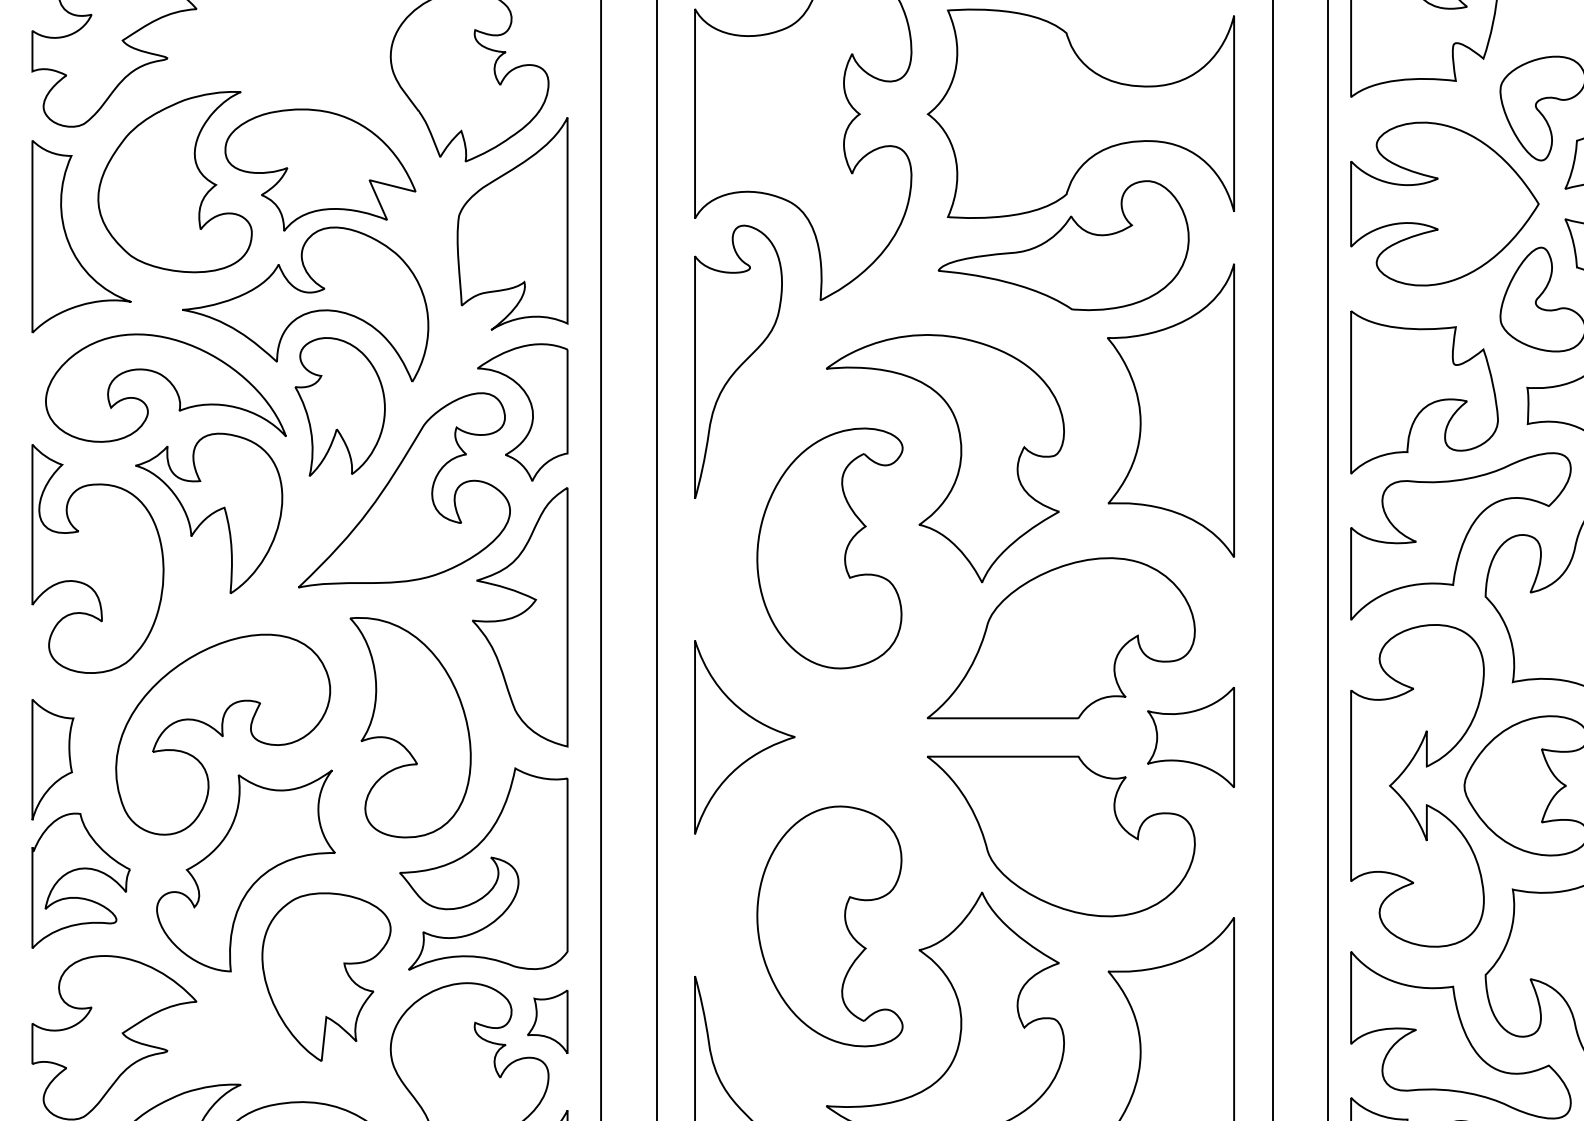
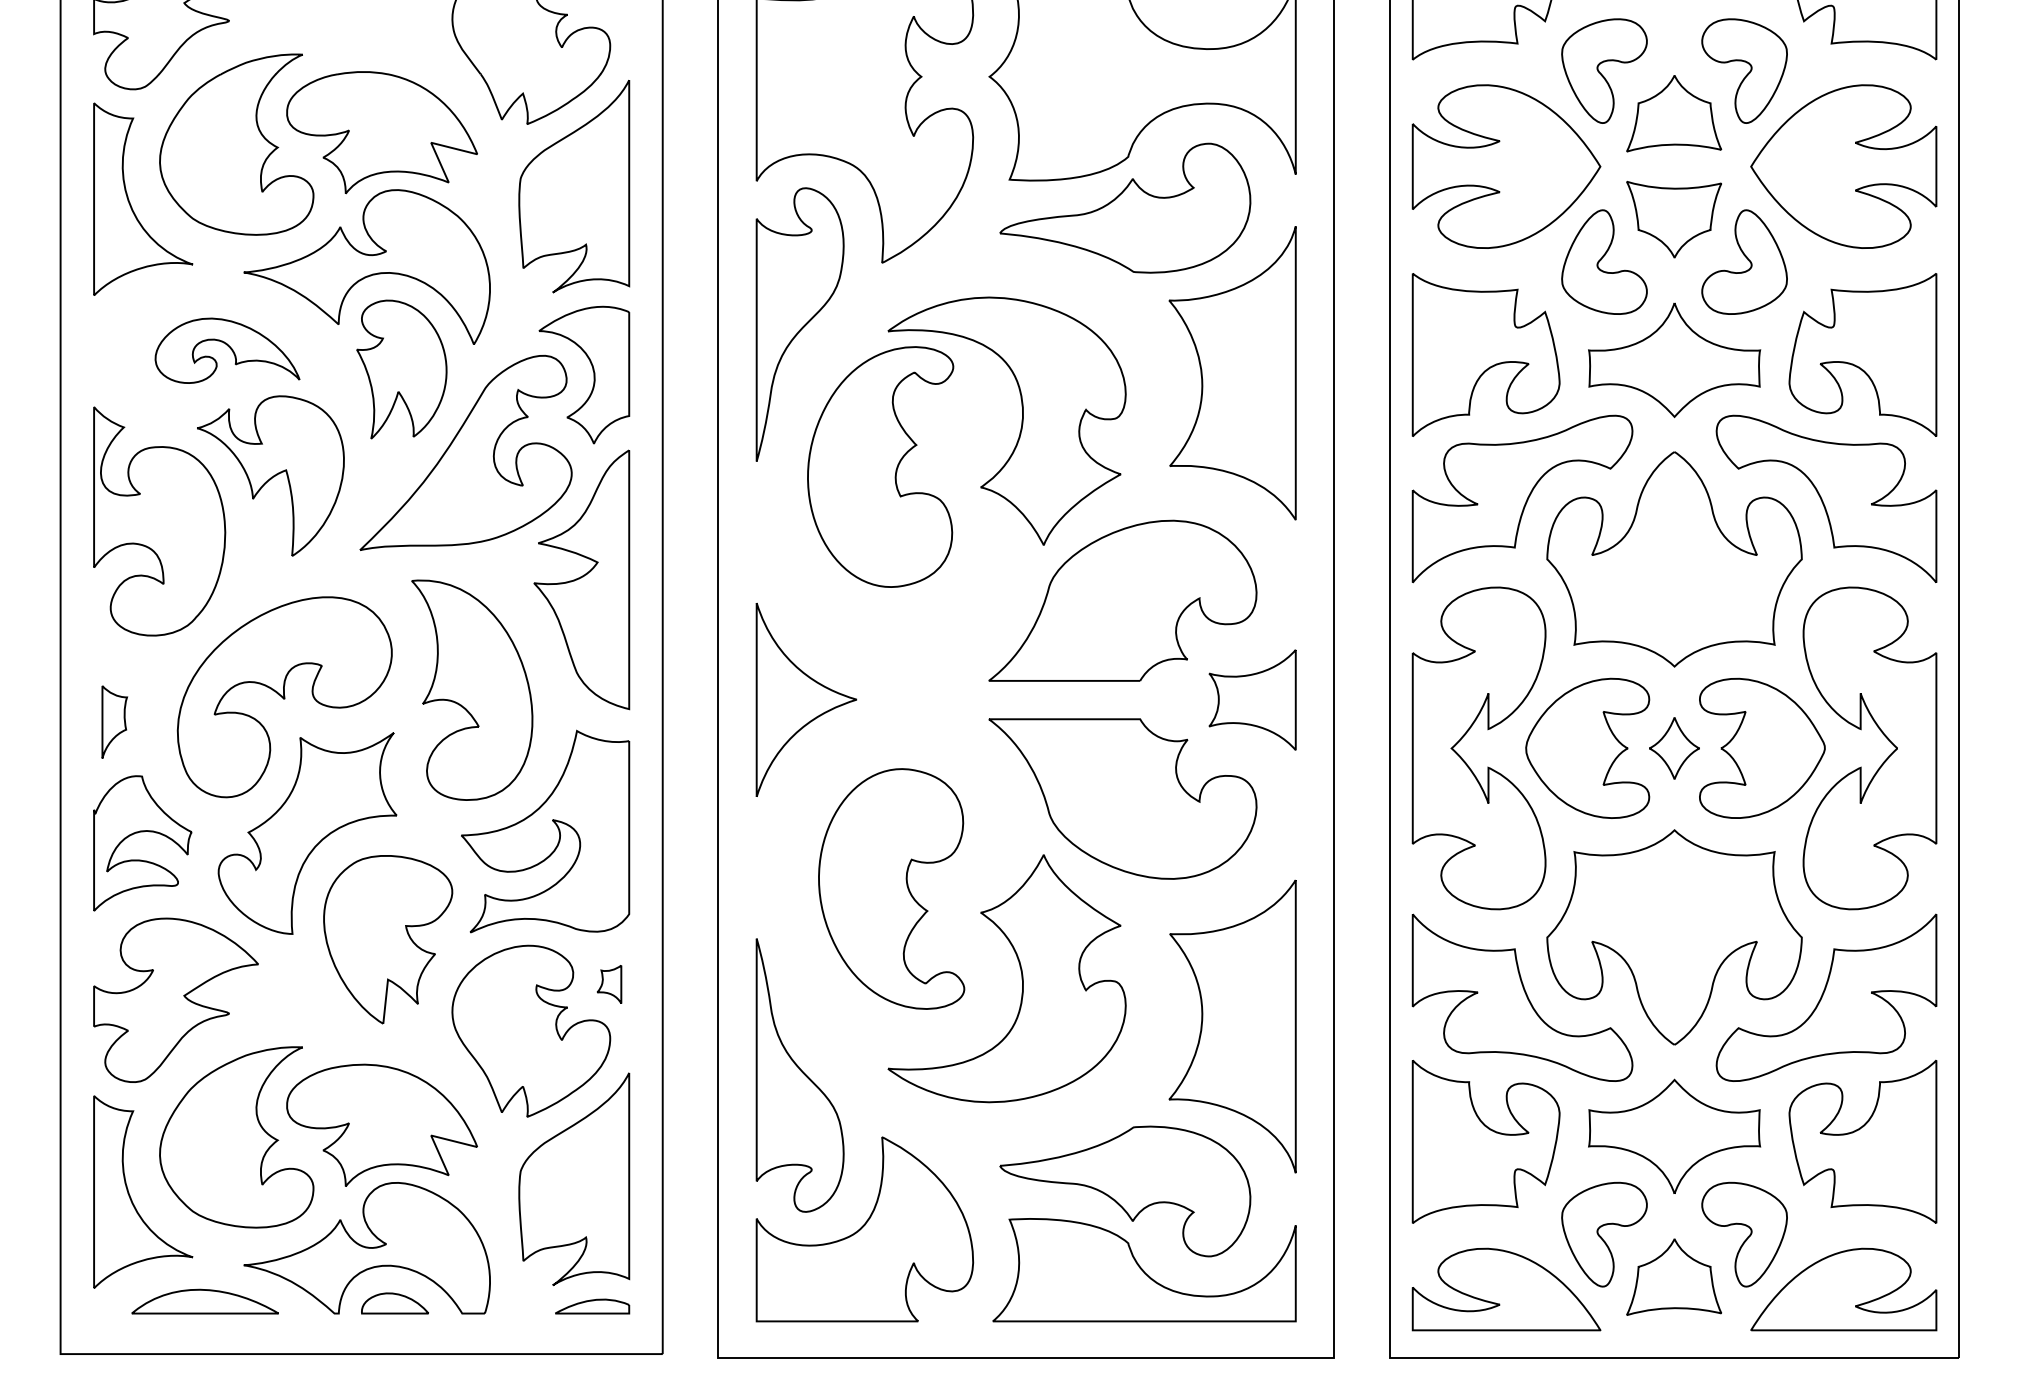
part: (165, 387) -> (227, 350), size x0.6
part: (829, 547) -> (880, 466), moved
part: (52, 758) -> (114, 721), size x0.6
part: (547, 1021) -> (609, 984), size x0.6

